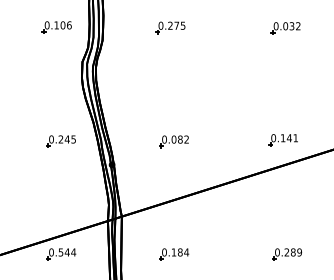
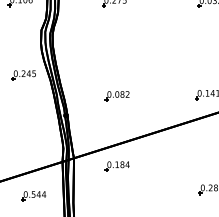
part: (60, 141) -> (23, 75), moved
part: (61, 254) -> (34, 196), moved
part: (174, 254) -> (117, 166), moved

